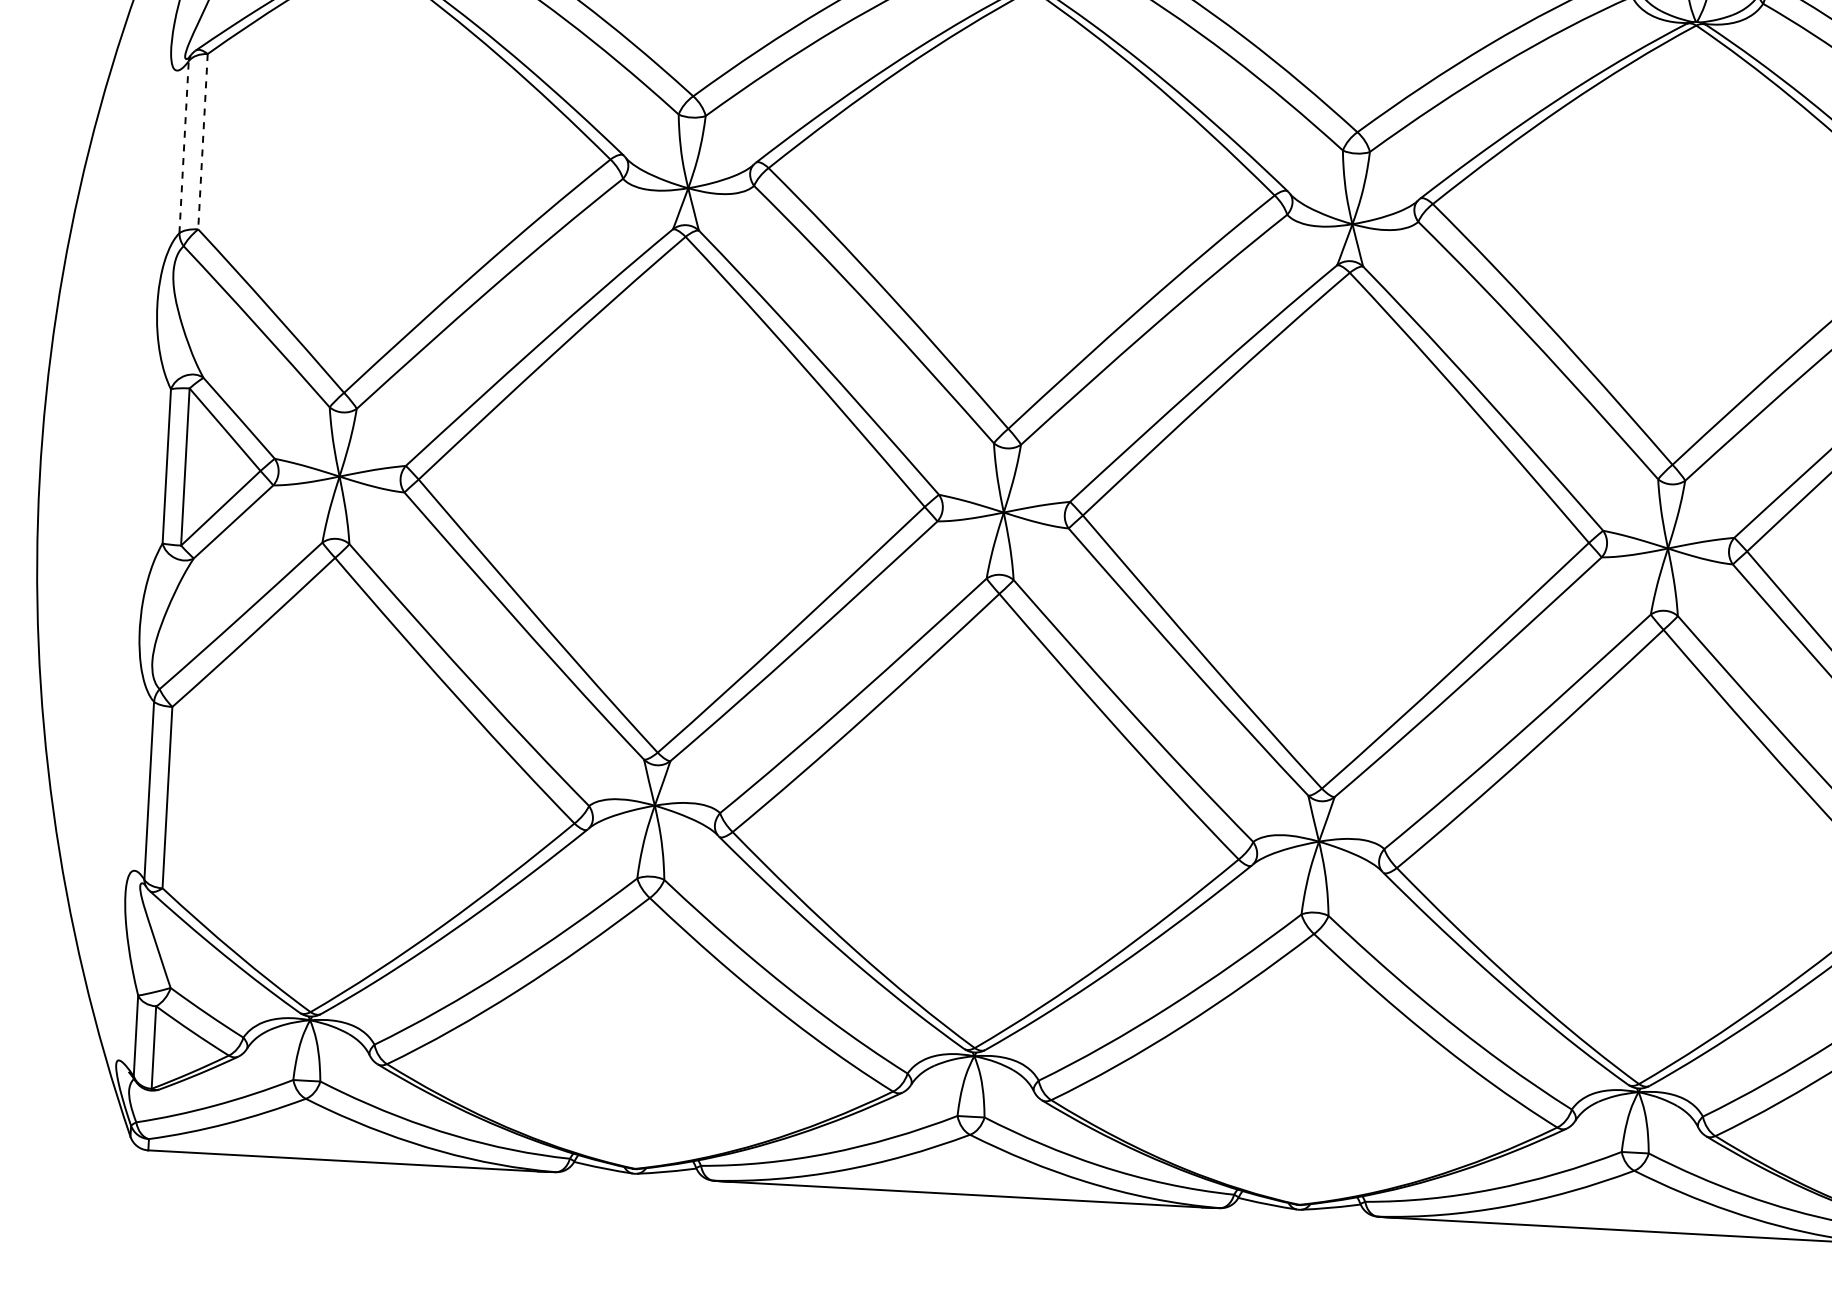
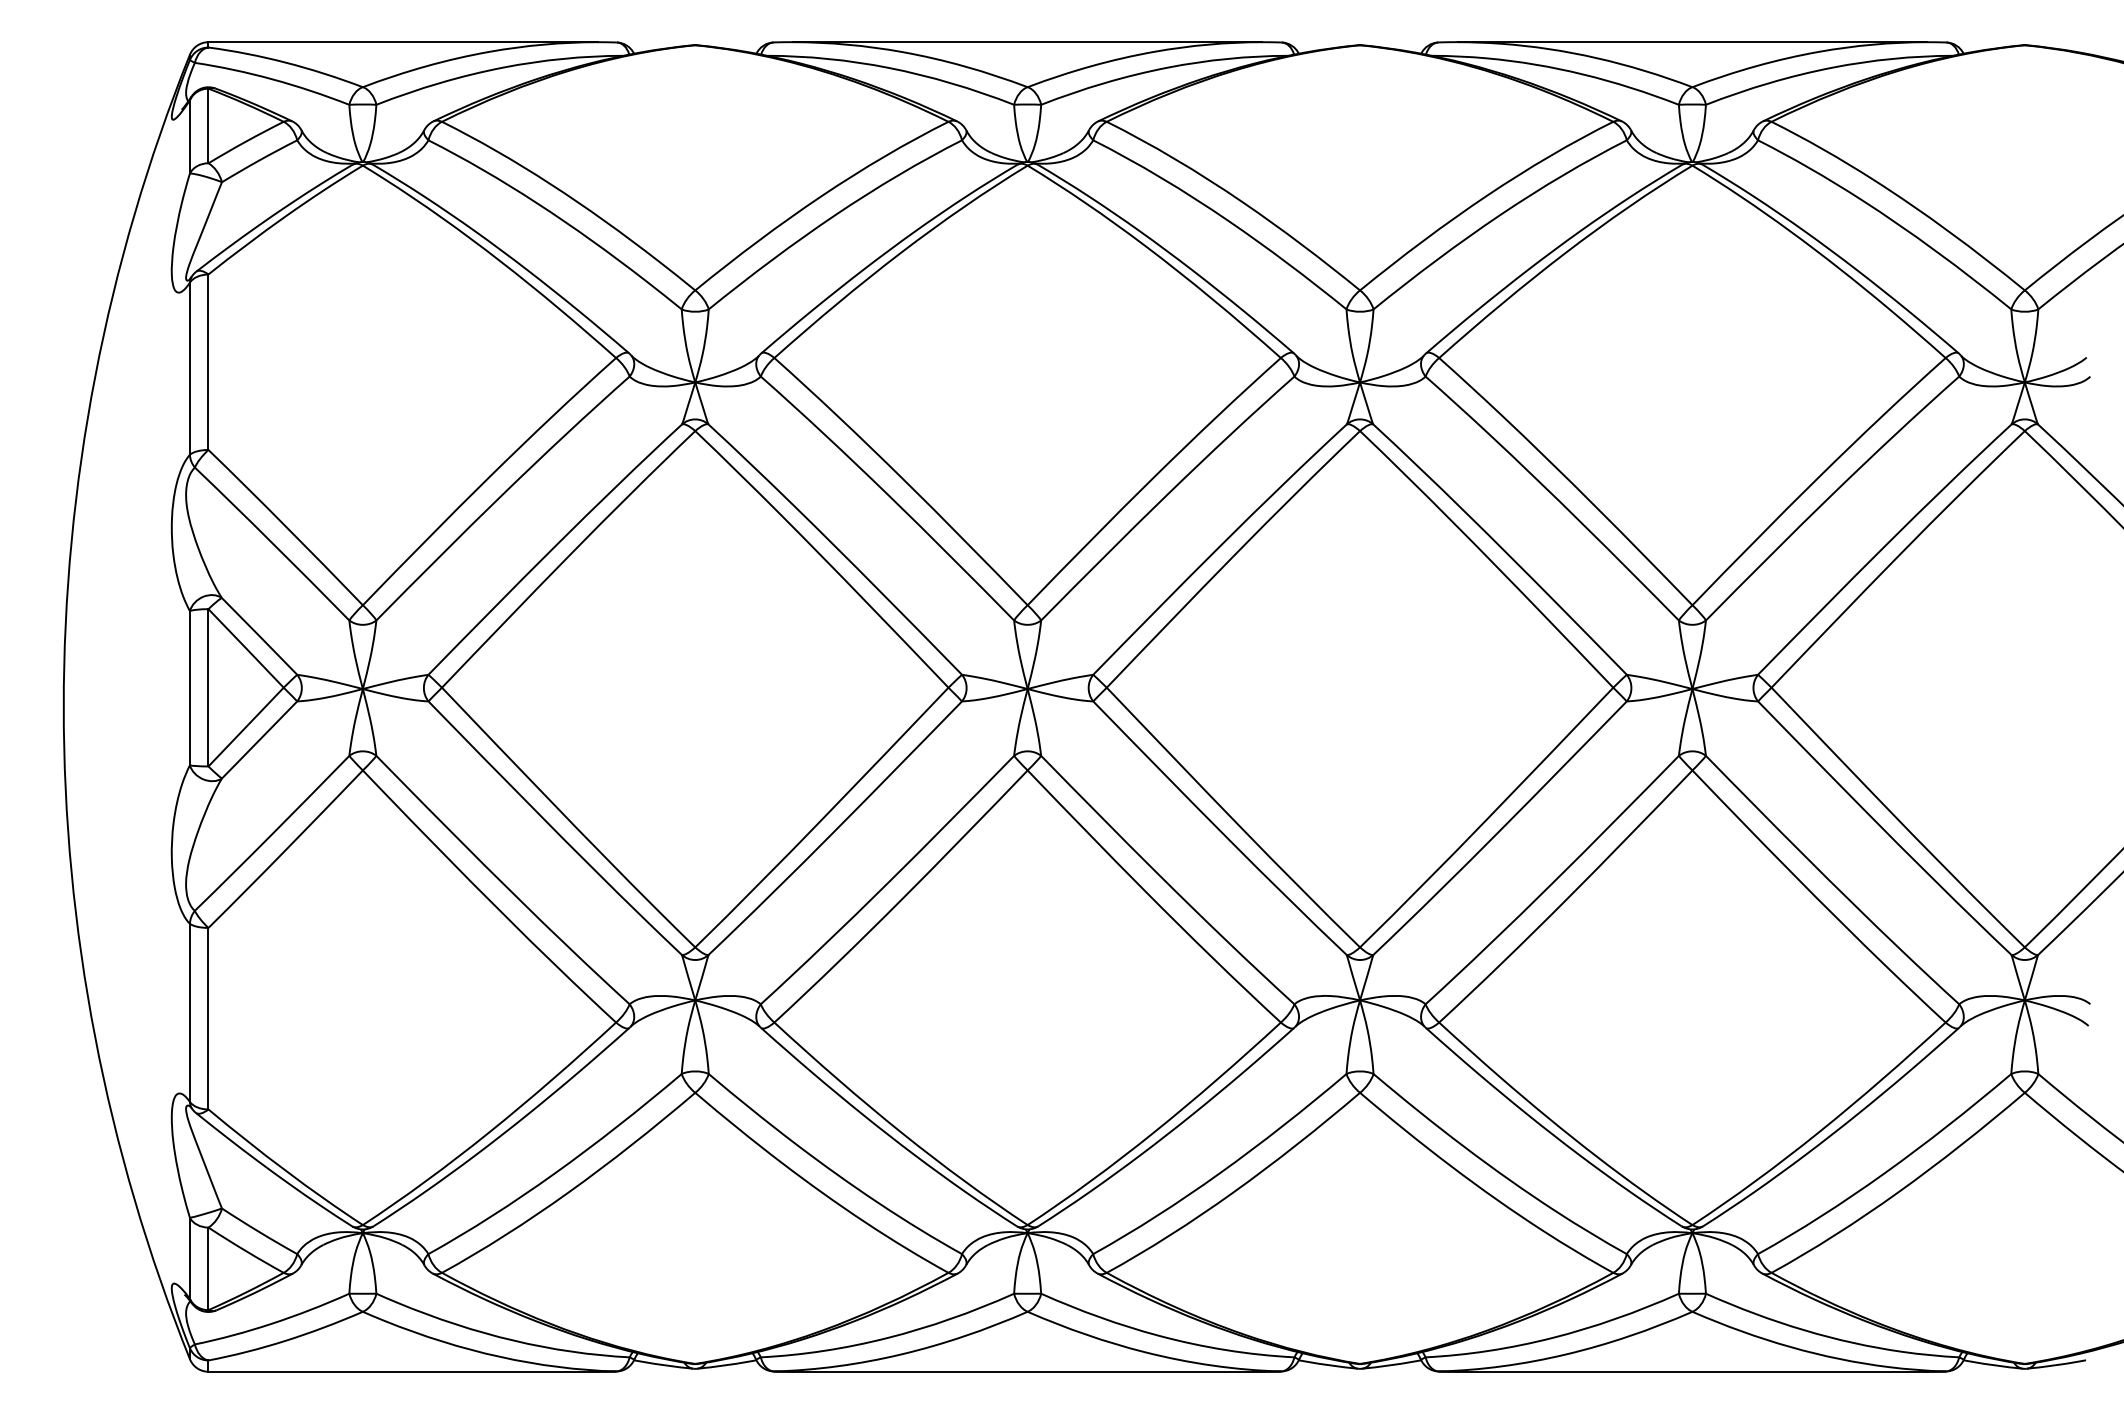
line: (202, 141) -> (208, 362), dashed -> solid
line: (183, 146) -> (189, 368), dashed -> solid

